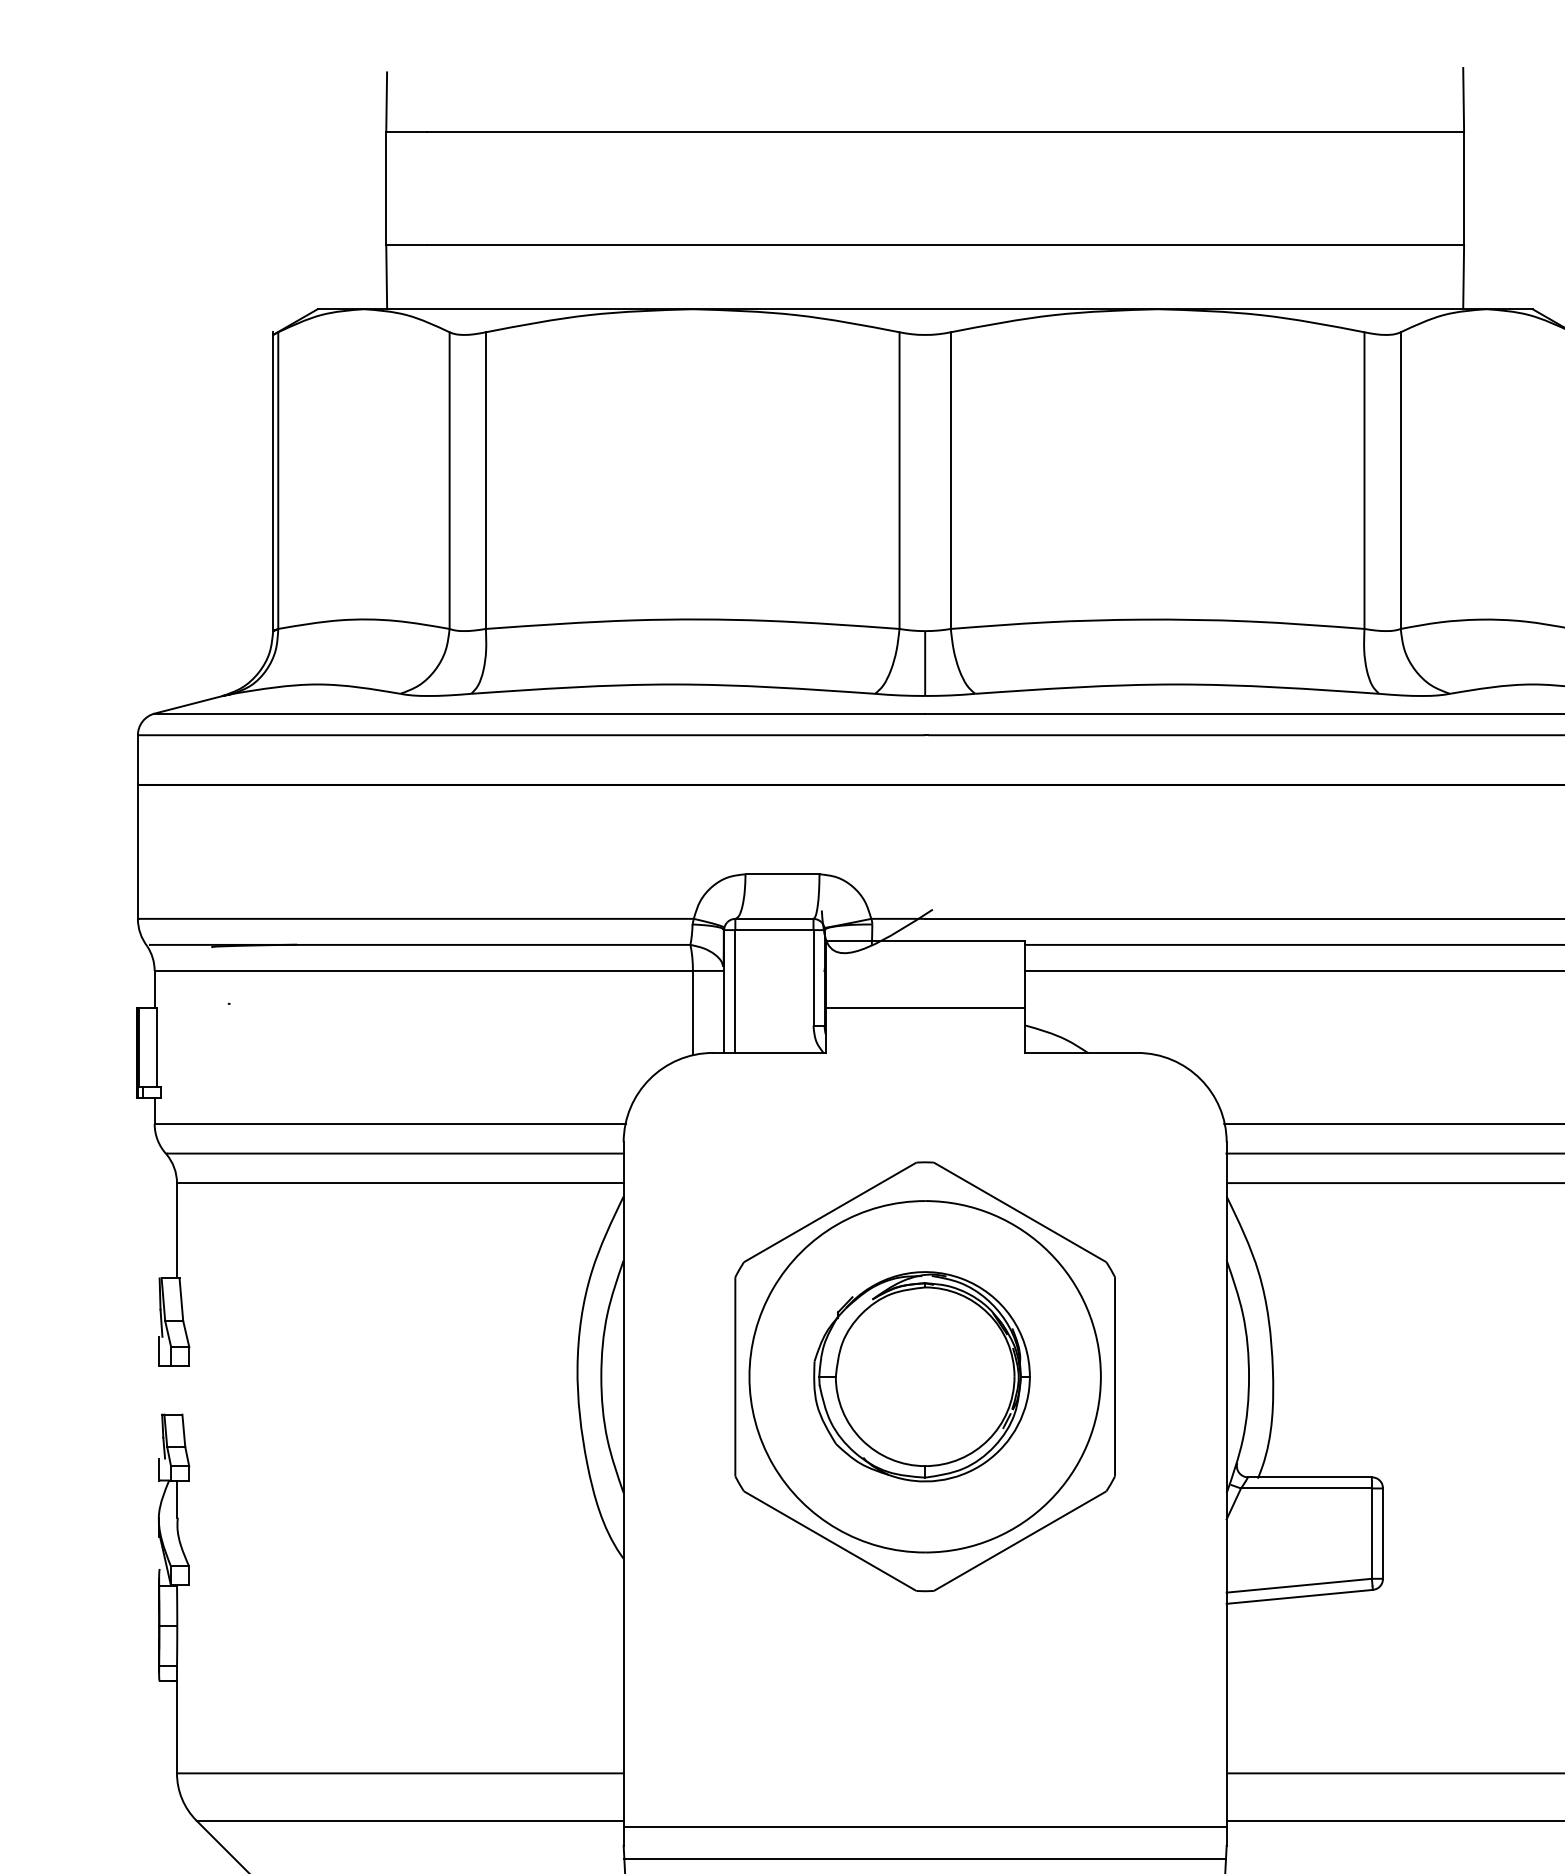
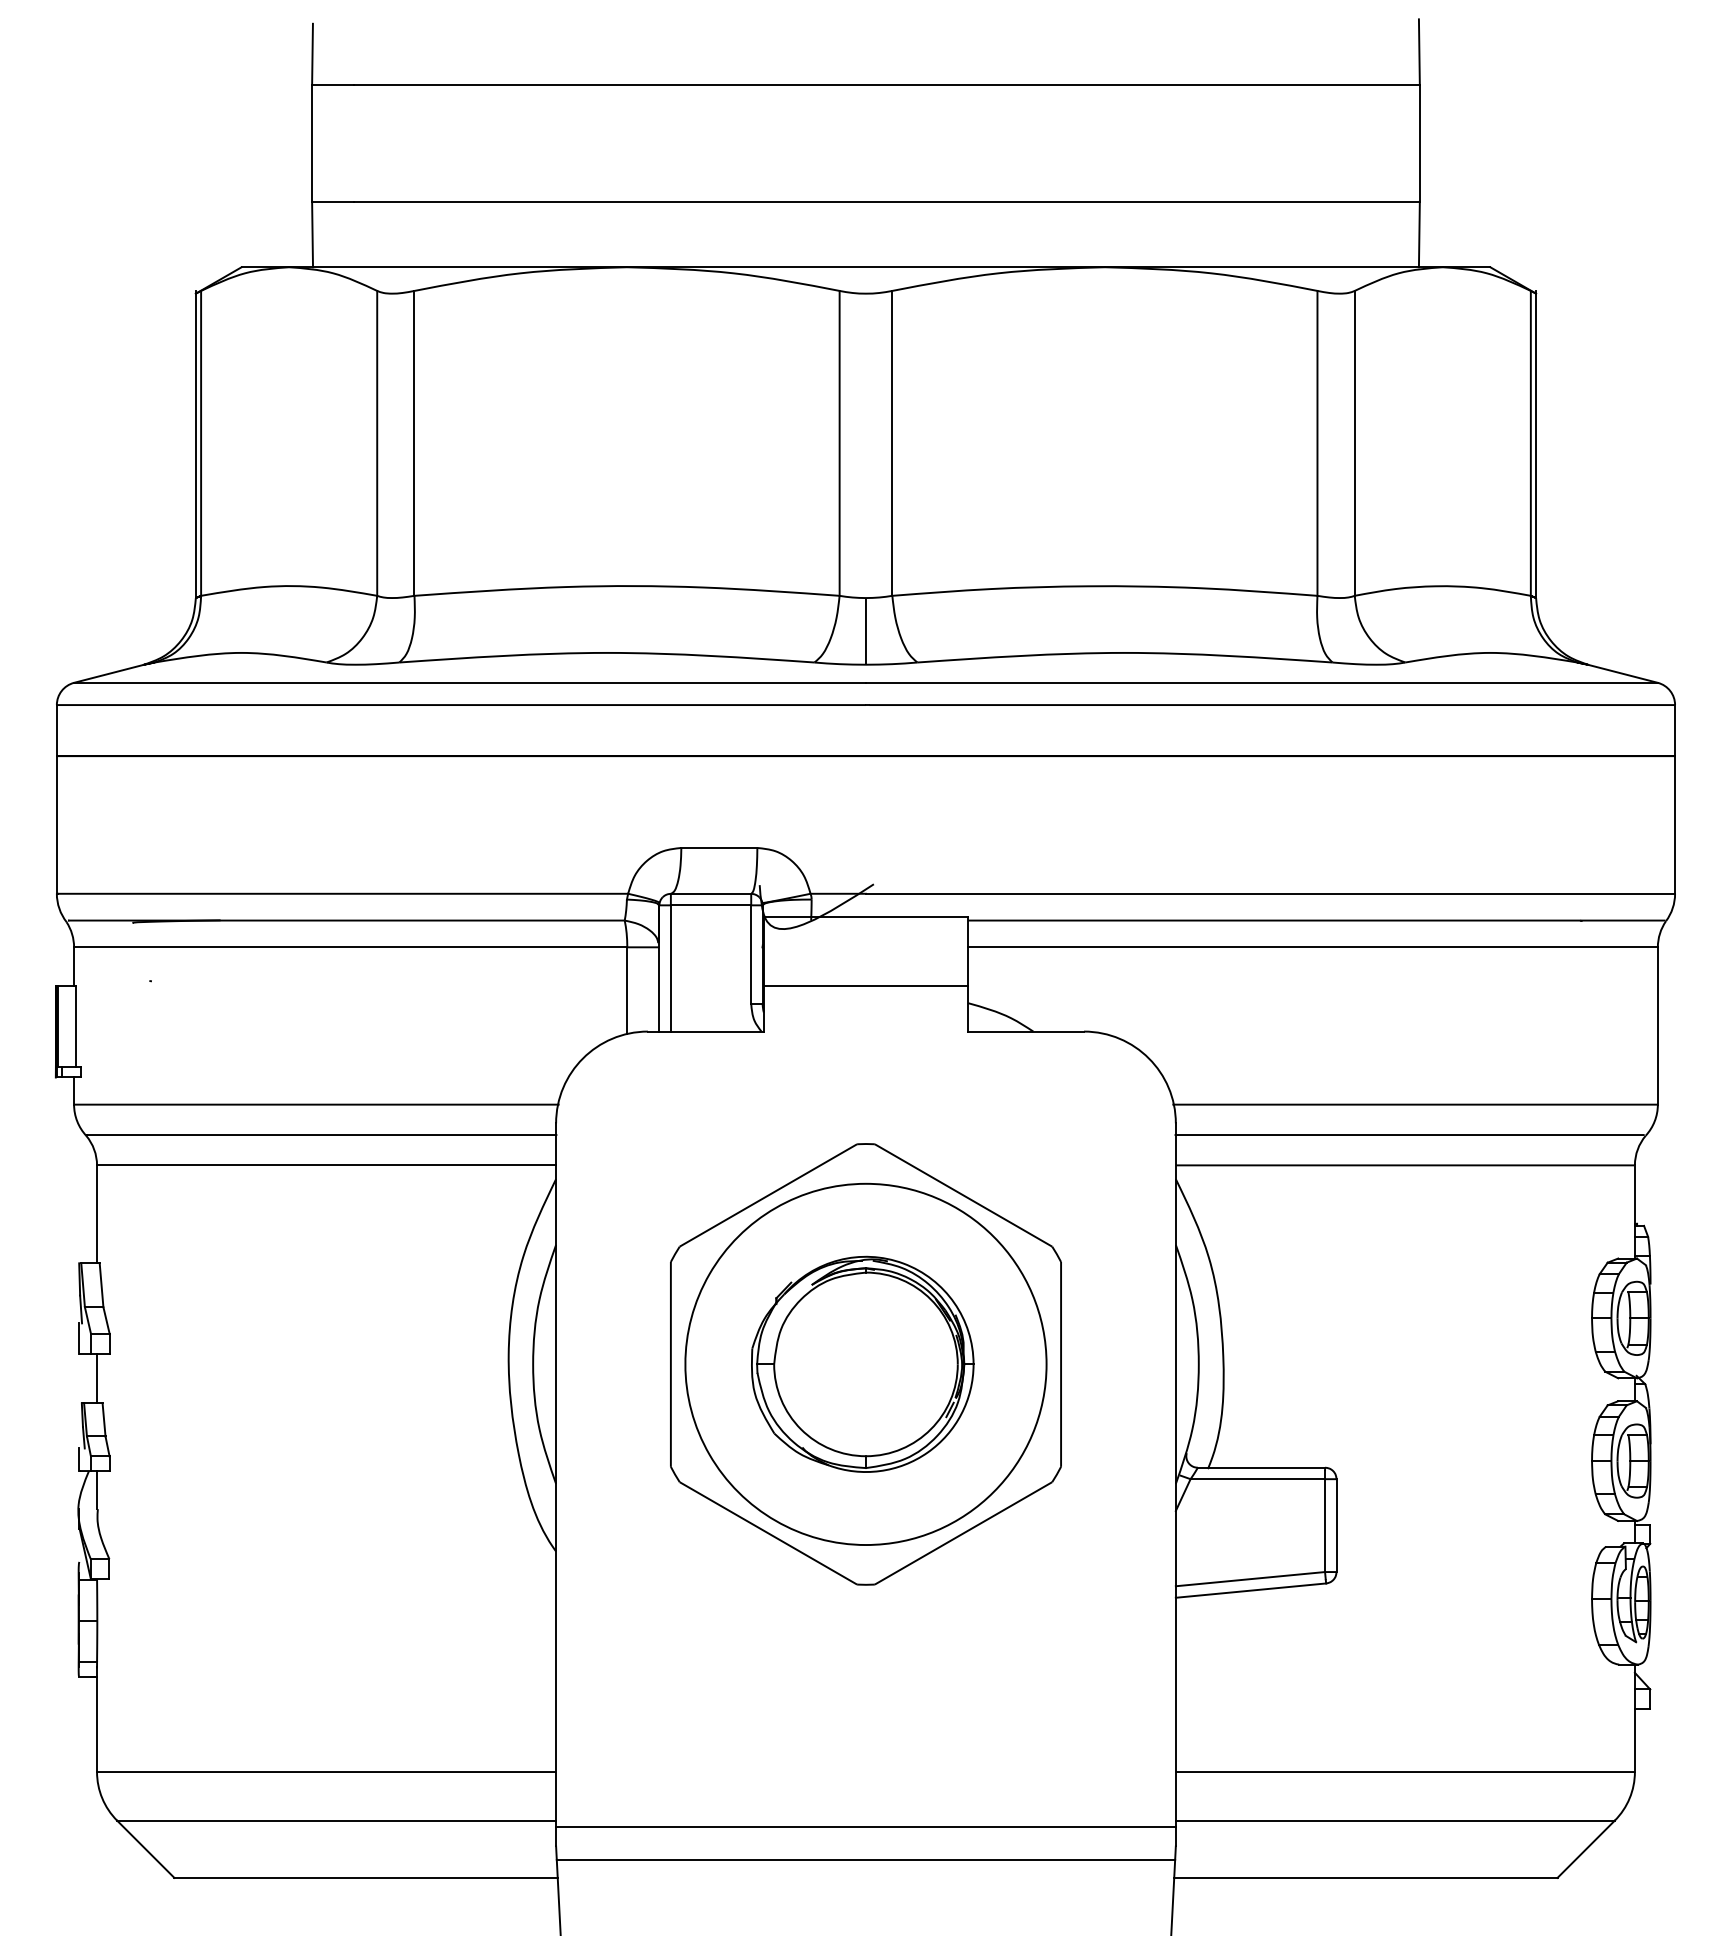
line: (177, 1390) -> (97, 1378), added

